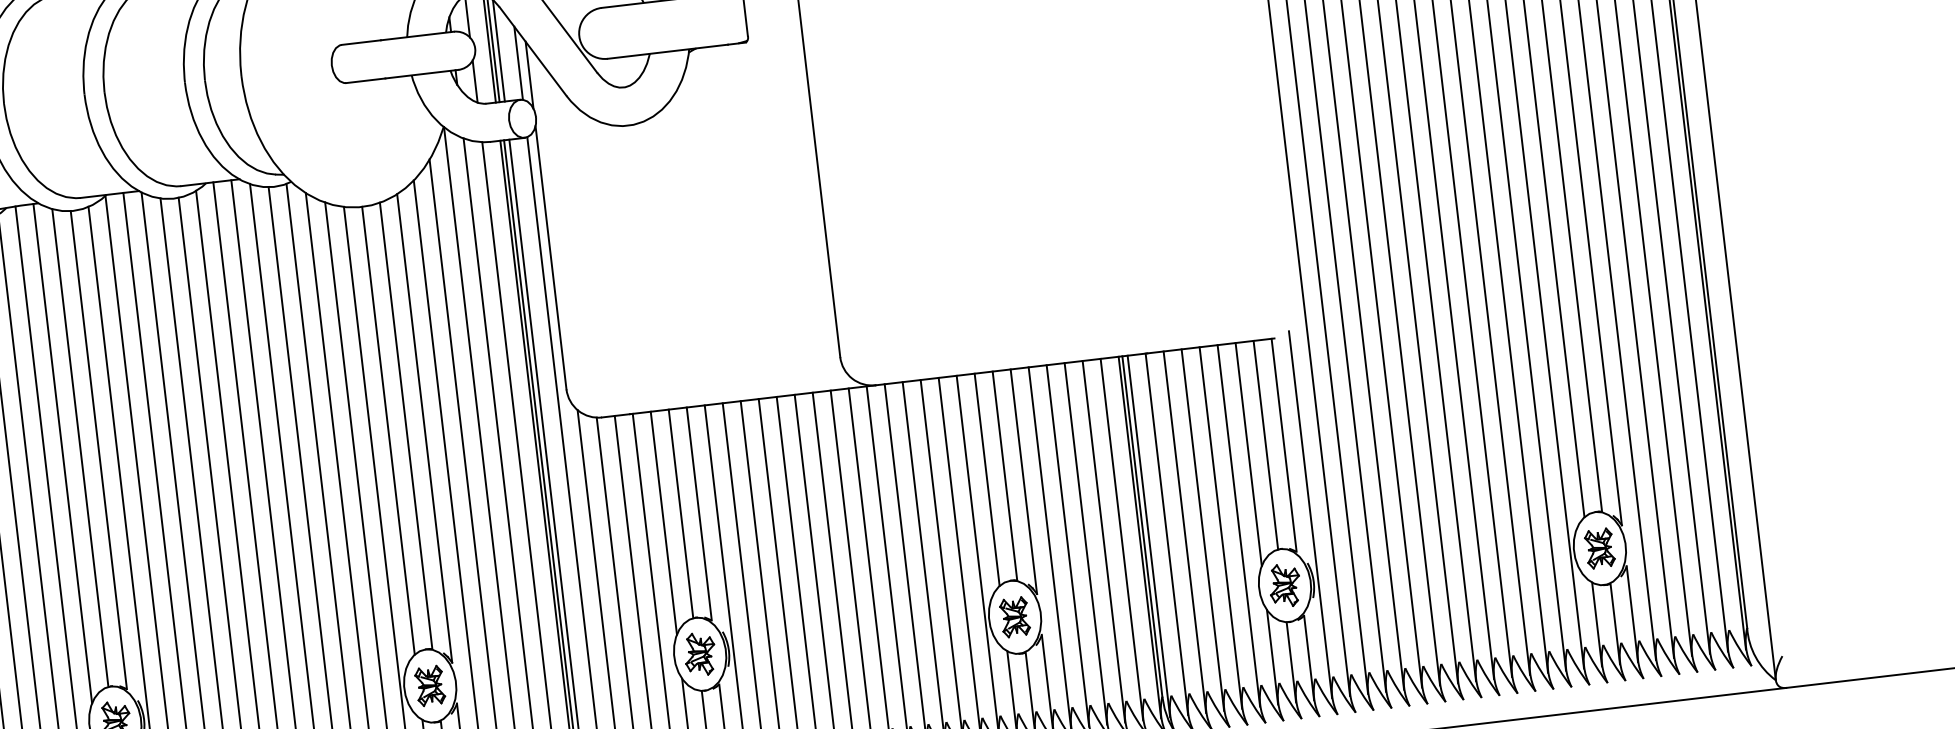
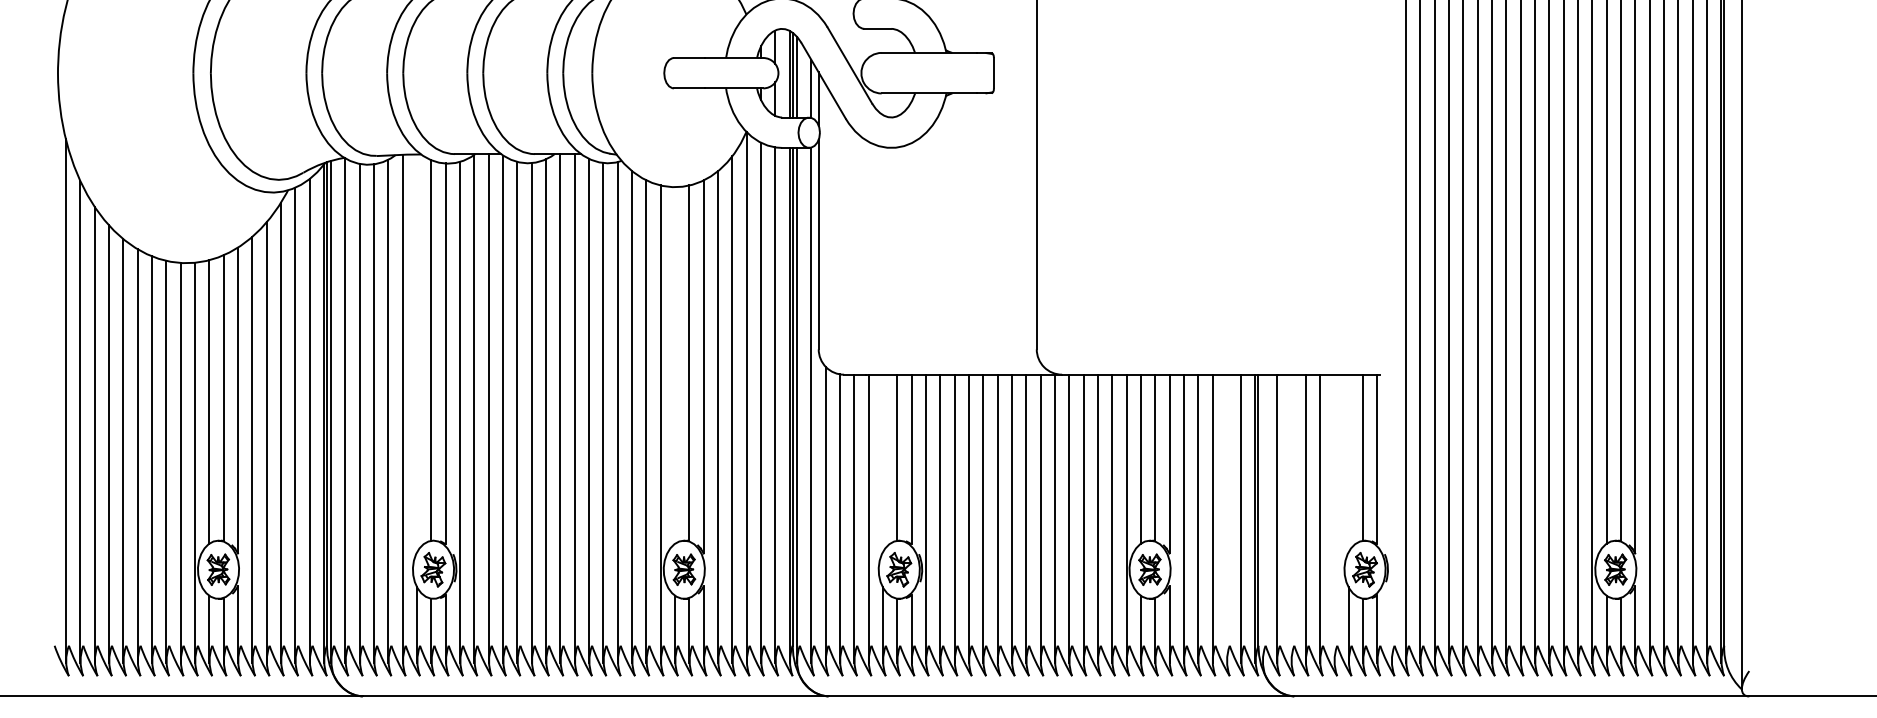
line: (389, 430) -> (675, 365), removed
line: (63, 453) -> (417, 353), removed
line: (1248, 454) -> (1348, 463), removed
line: (1310, 514) -> (1391, 516), removed
line: (663, 523) -> (882, 463), removed
line: (1239, 525) -> (1334, 518), removed
line: (1185, 532) -> (1291, 518), removed
line: (1148, 536) -> (1262, 518), removed
line: (1103, 541) -> (1226, 518), removed

